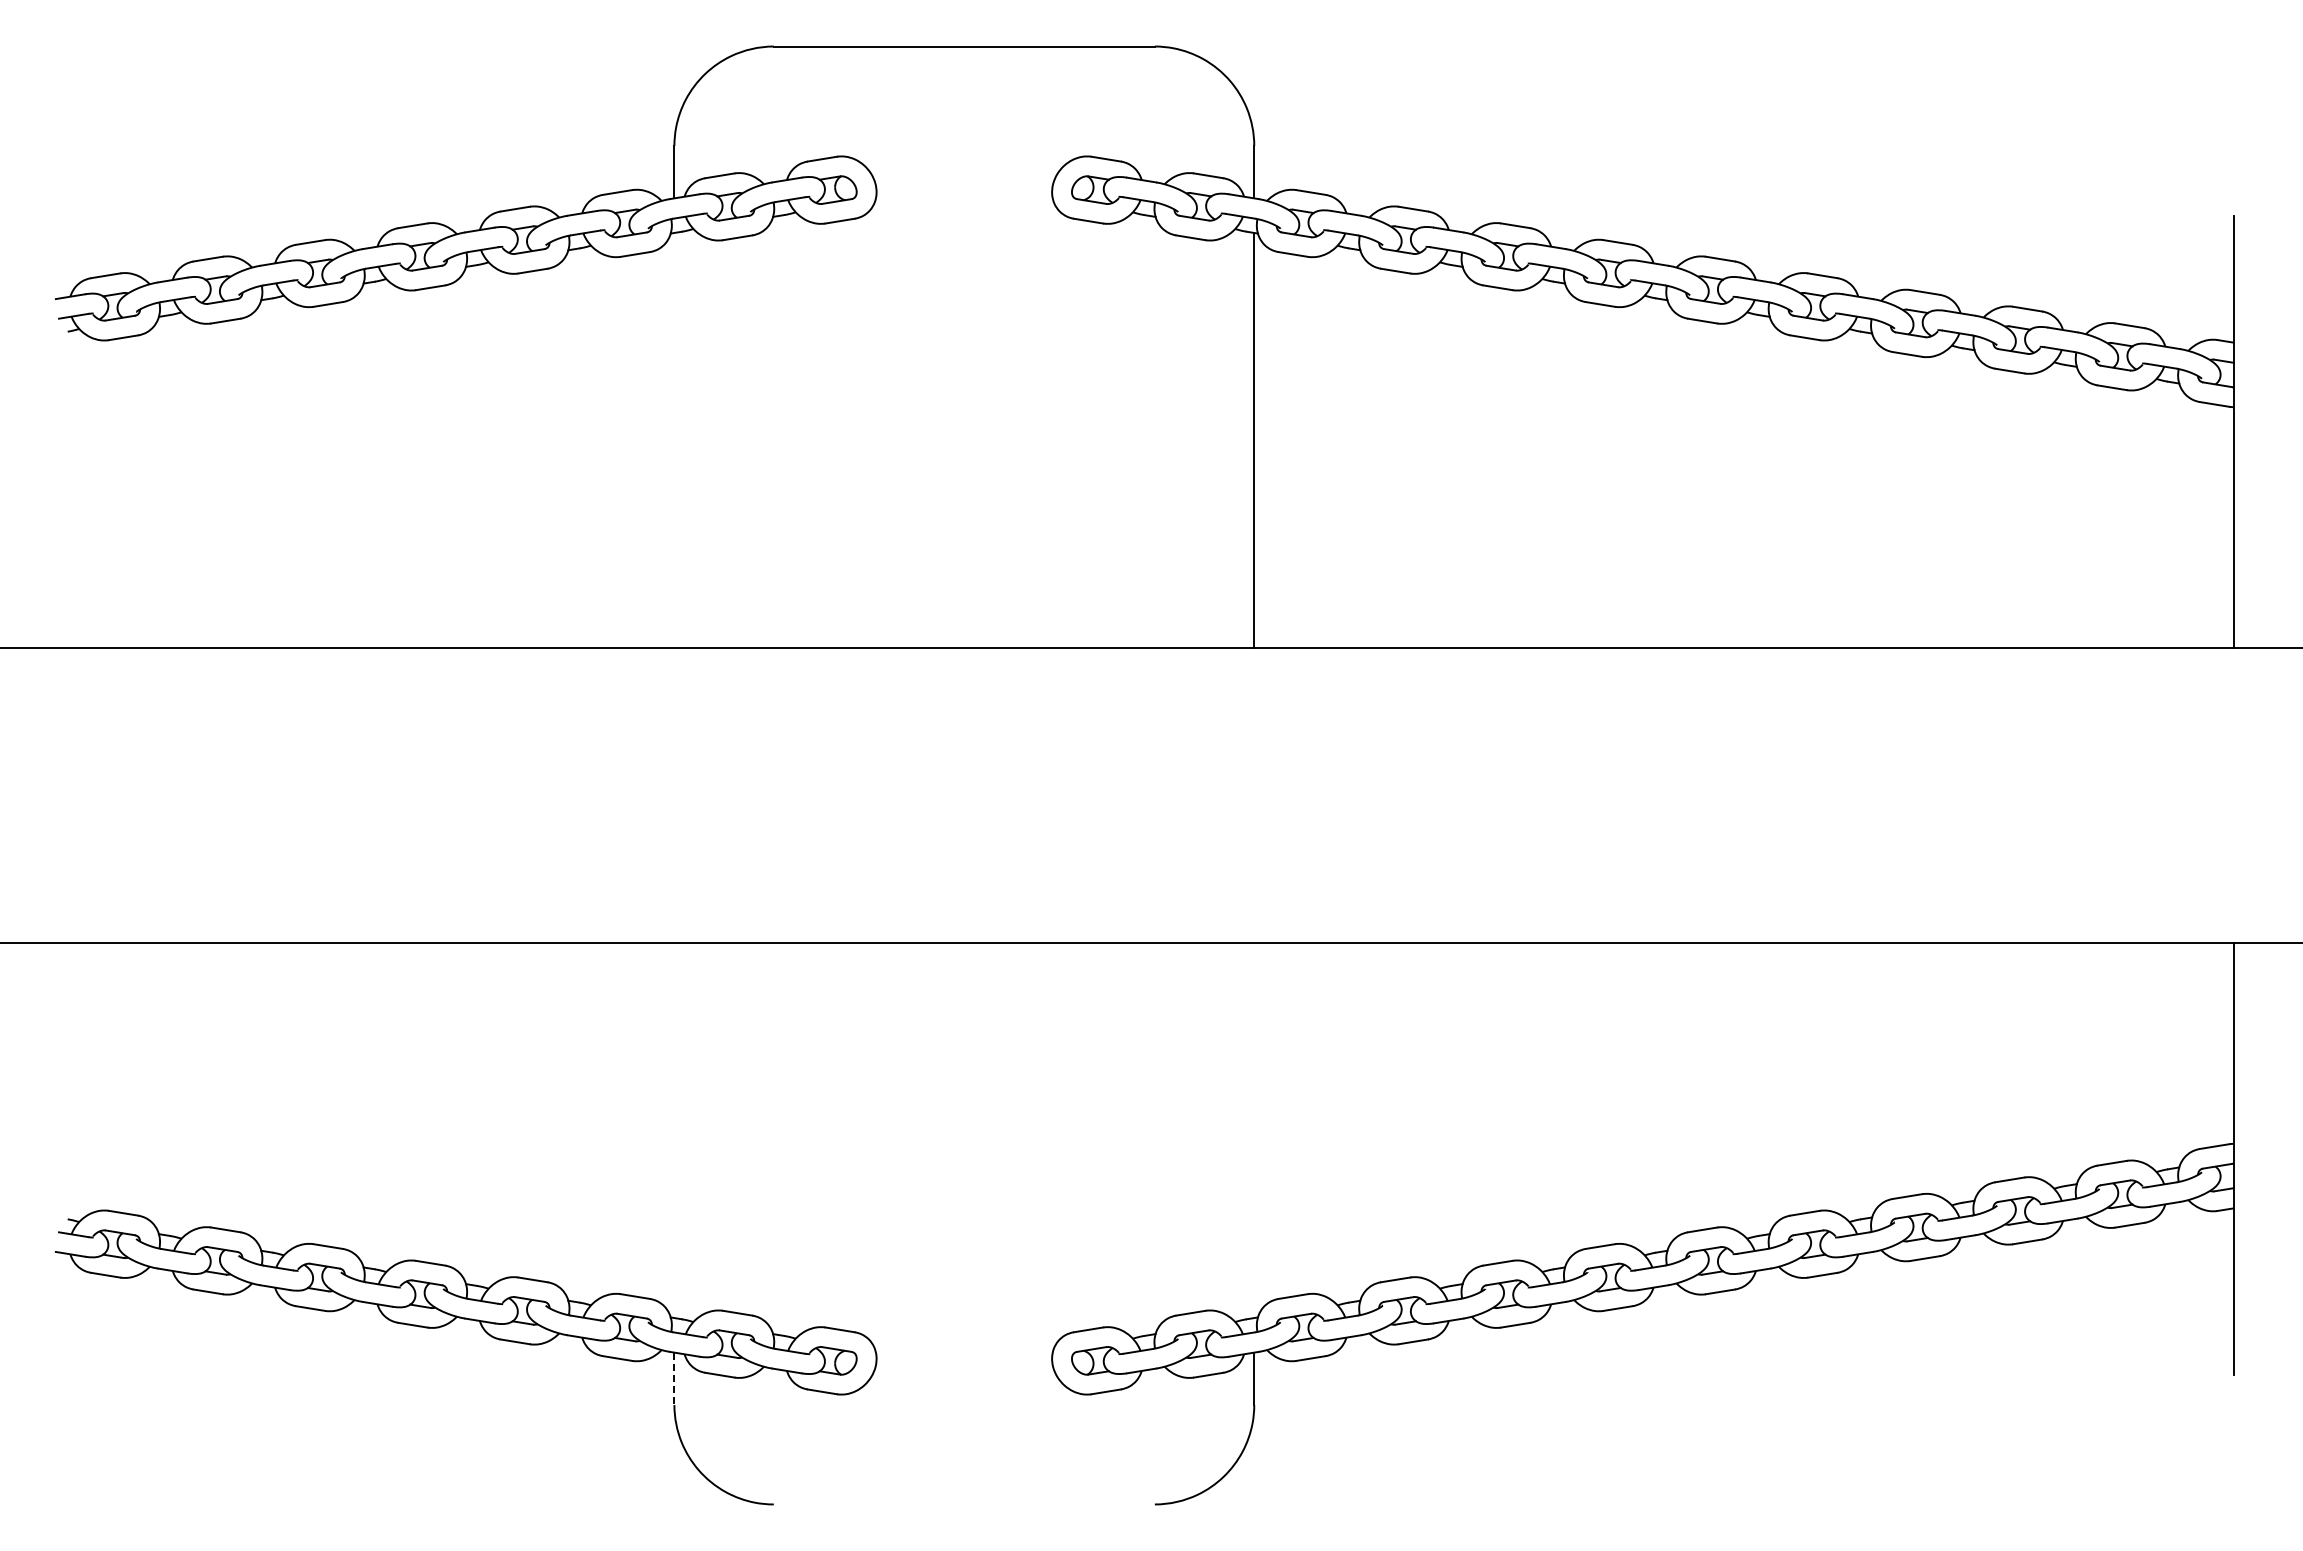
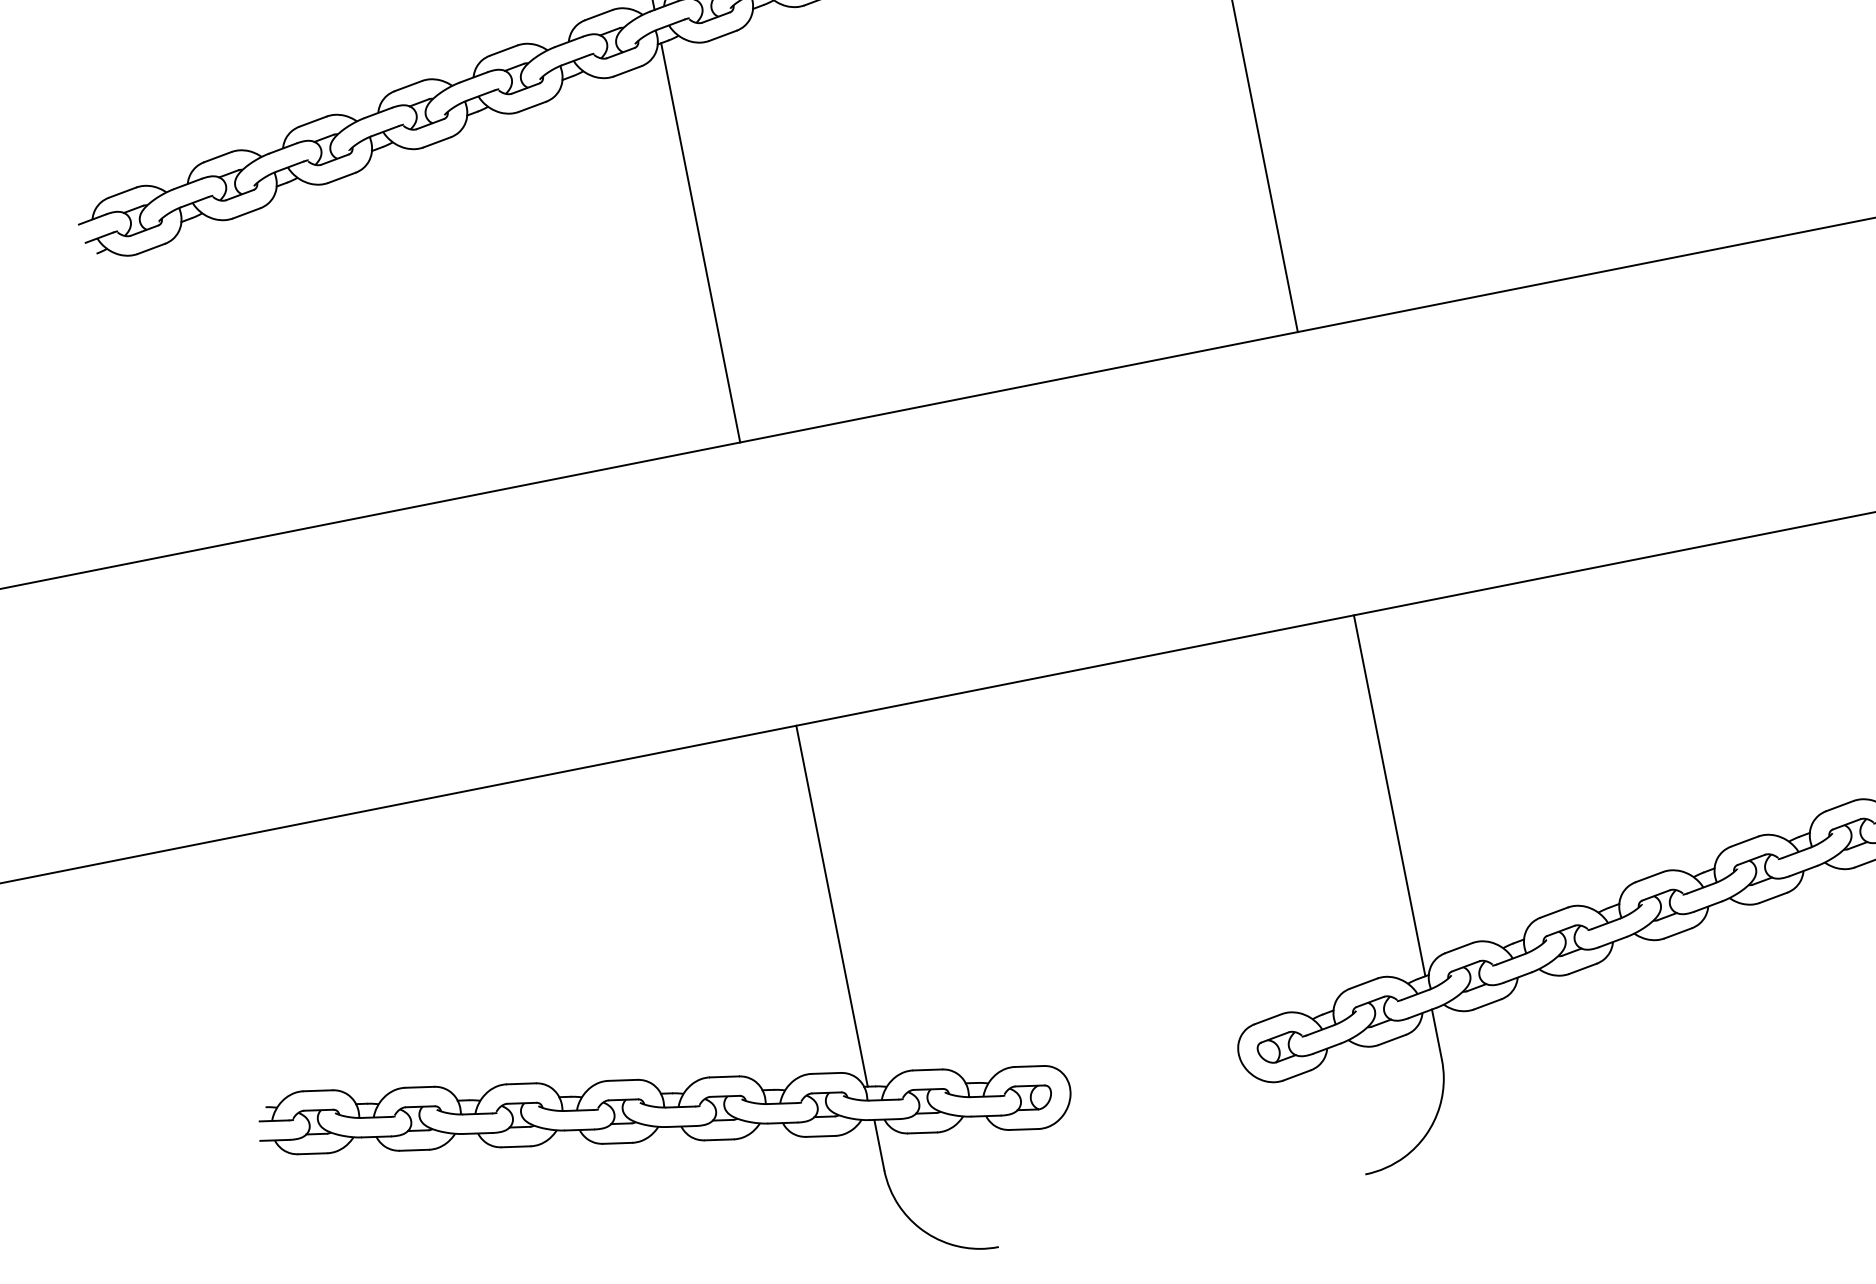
line: (674, 440) -> (700, 242), added
line: (674, 1130) -> (832, 906), added
line: (1254, 1130) -> (1389, 795), added
line: (674, 1379) -> (879, 1145), dashed -> solid

